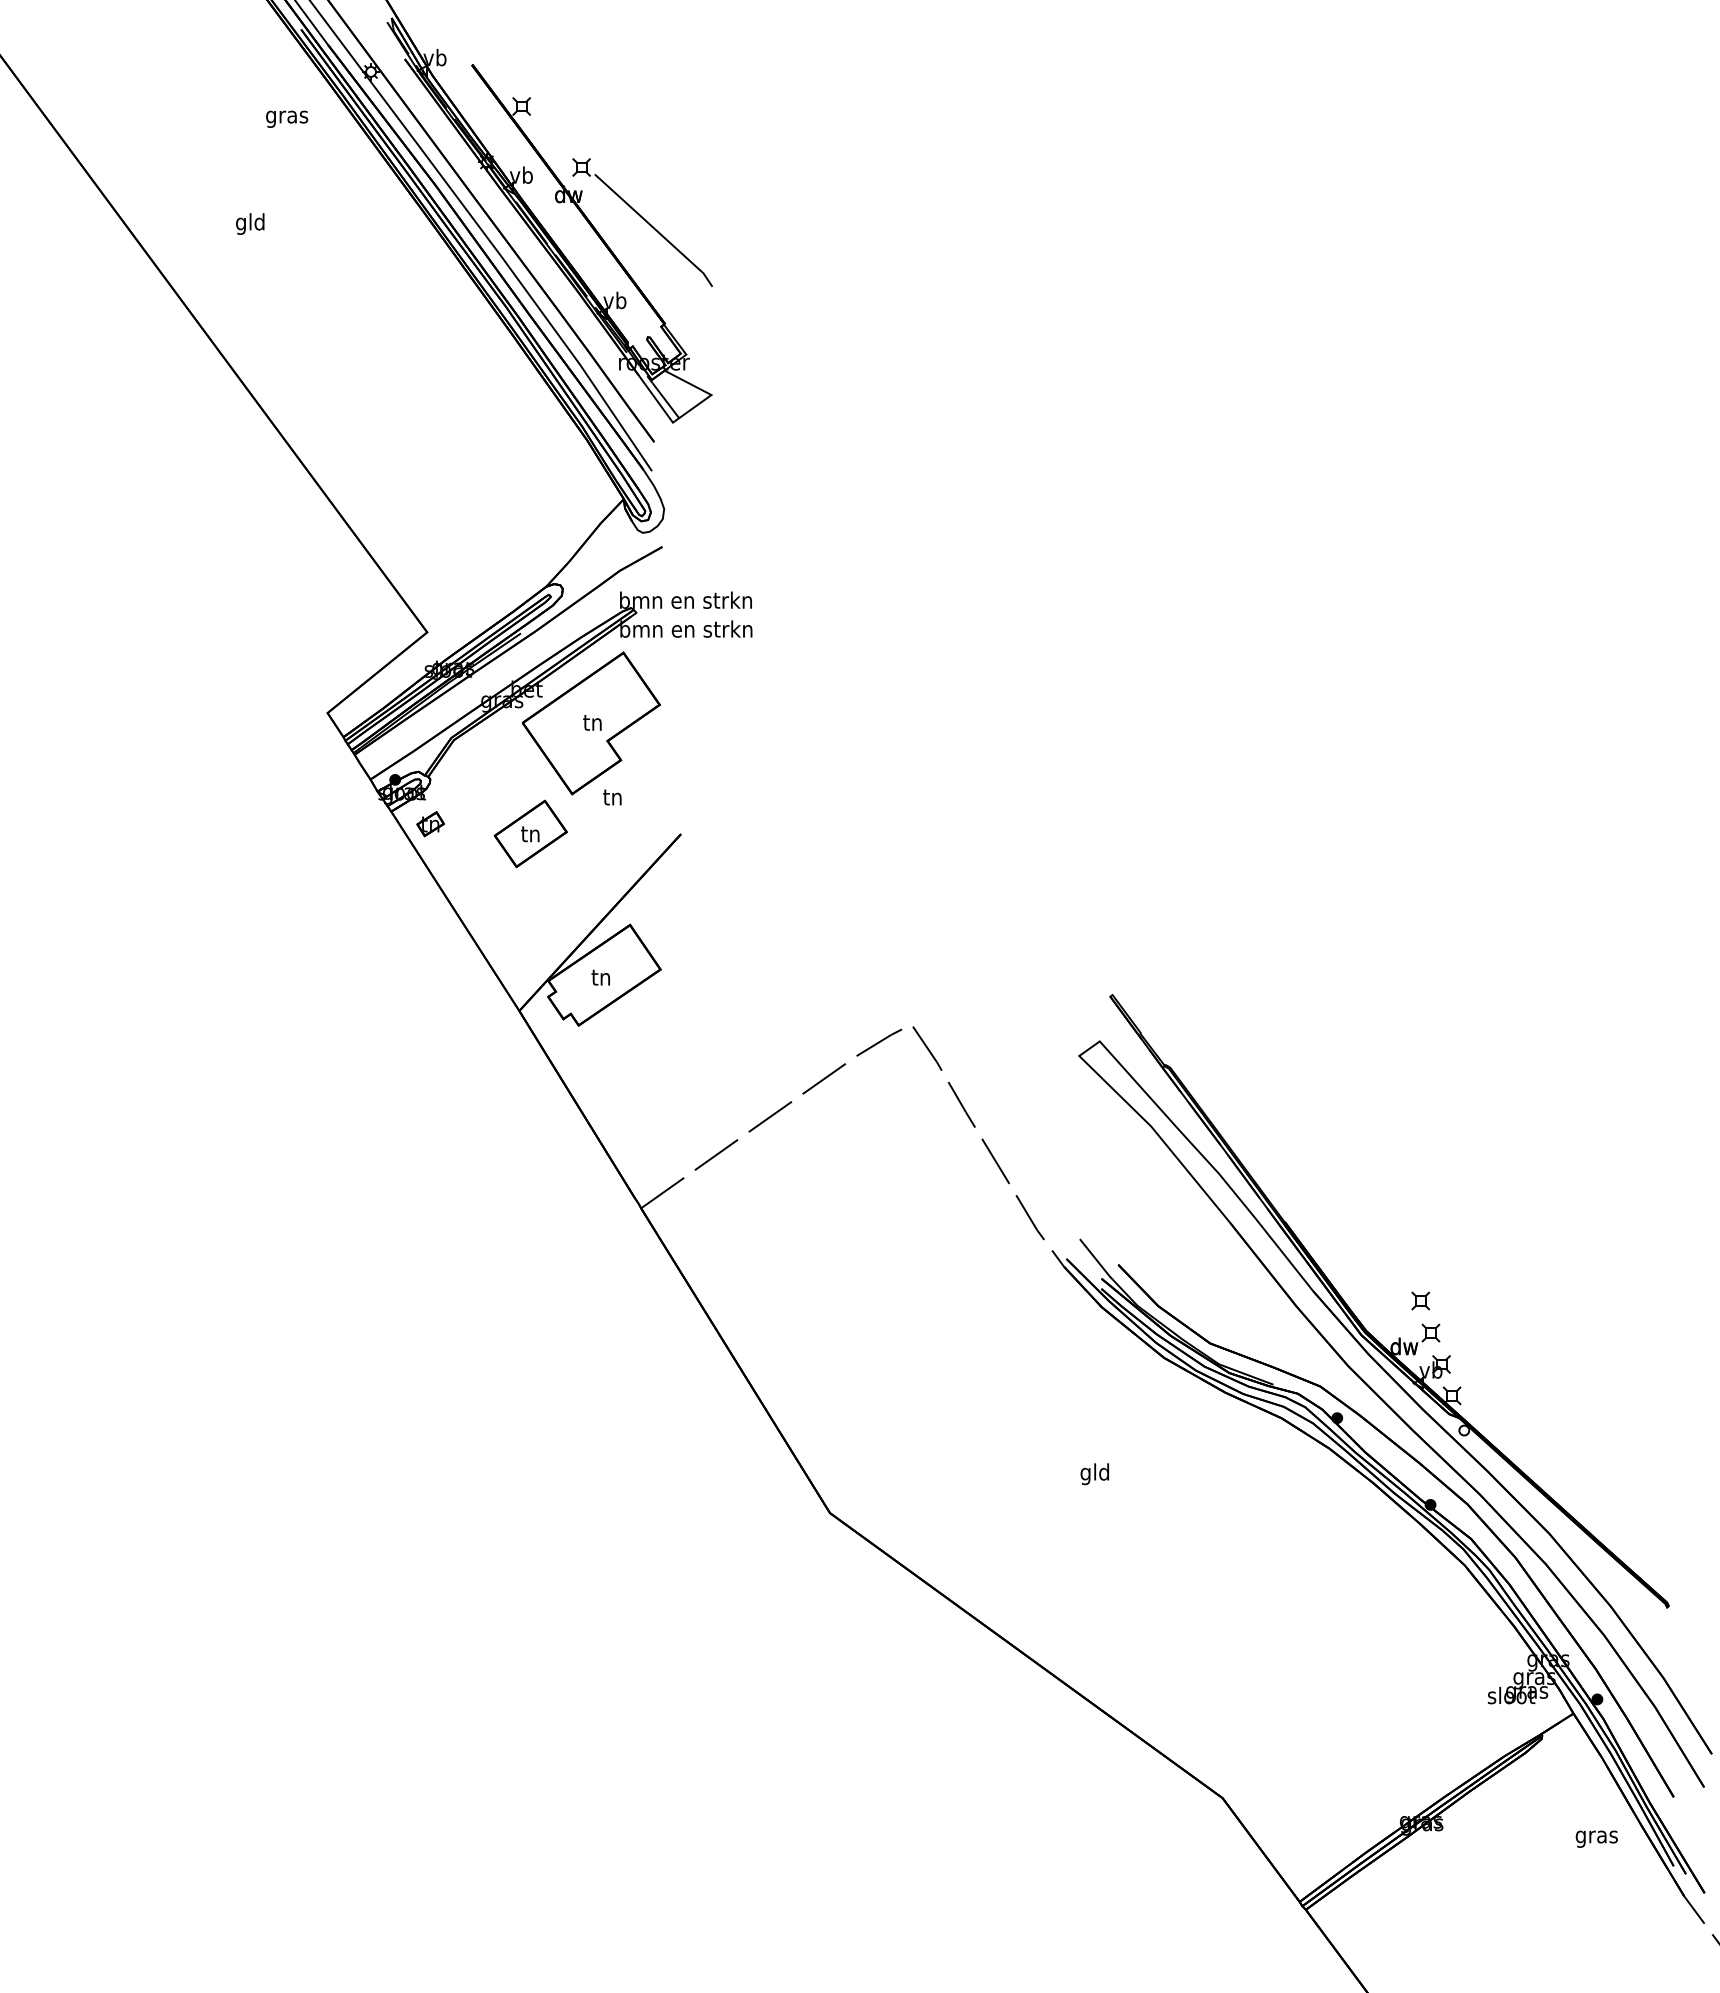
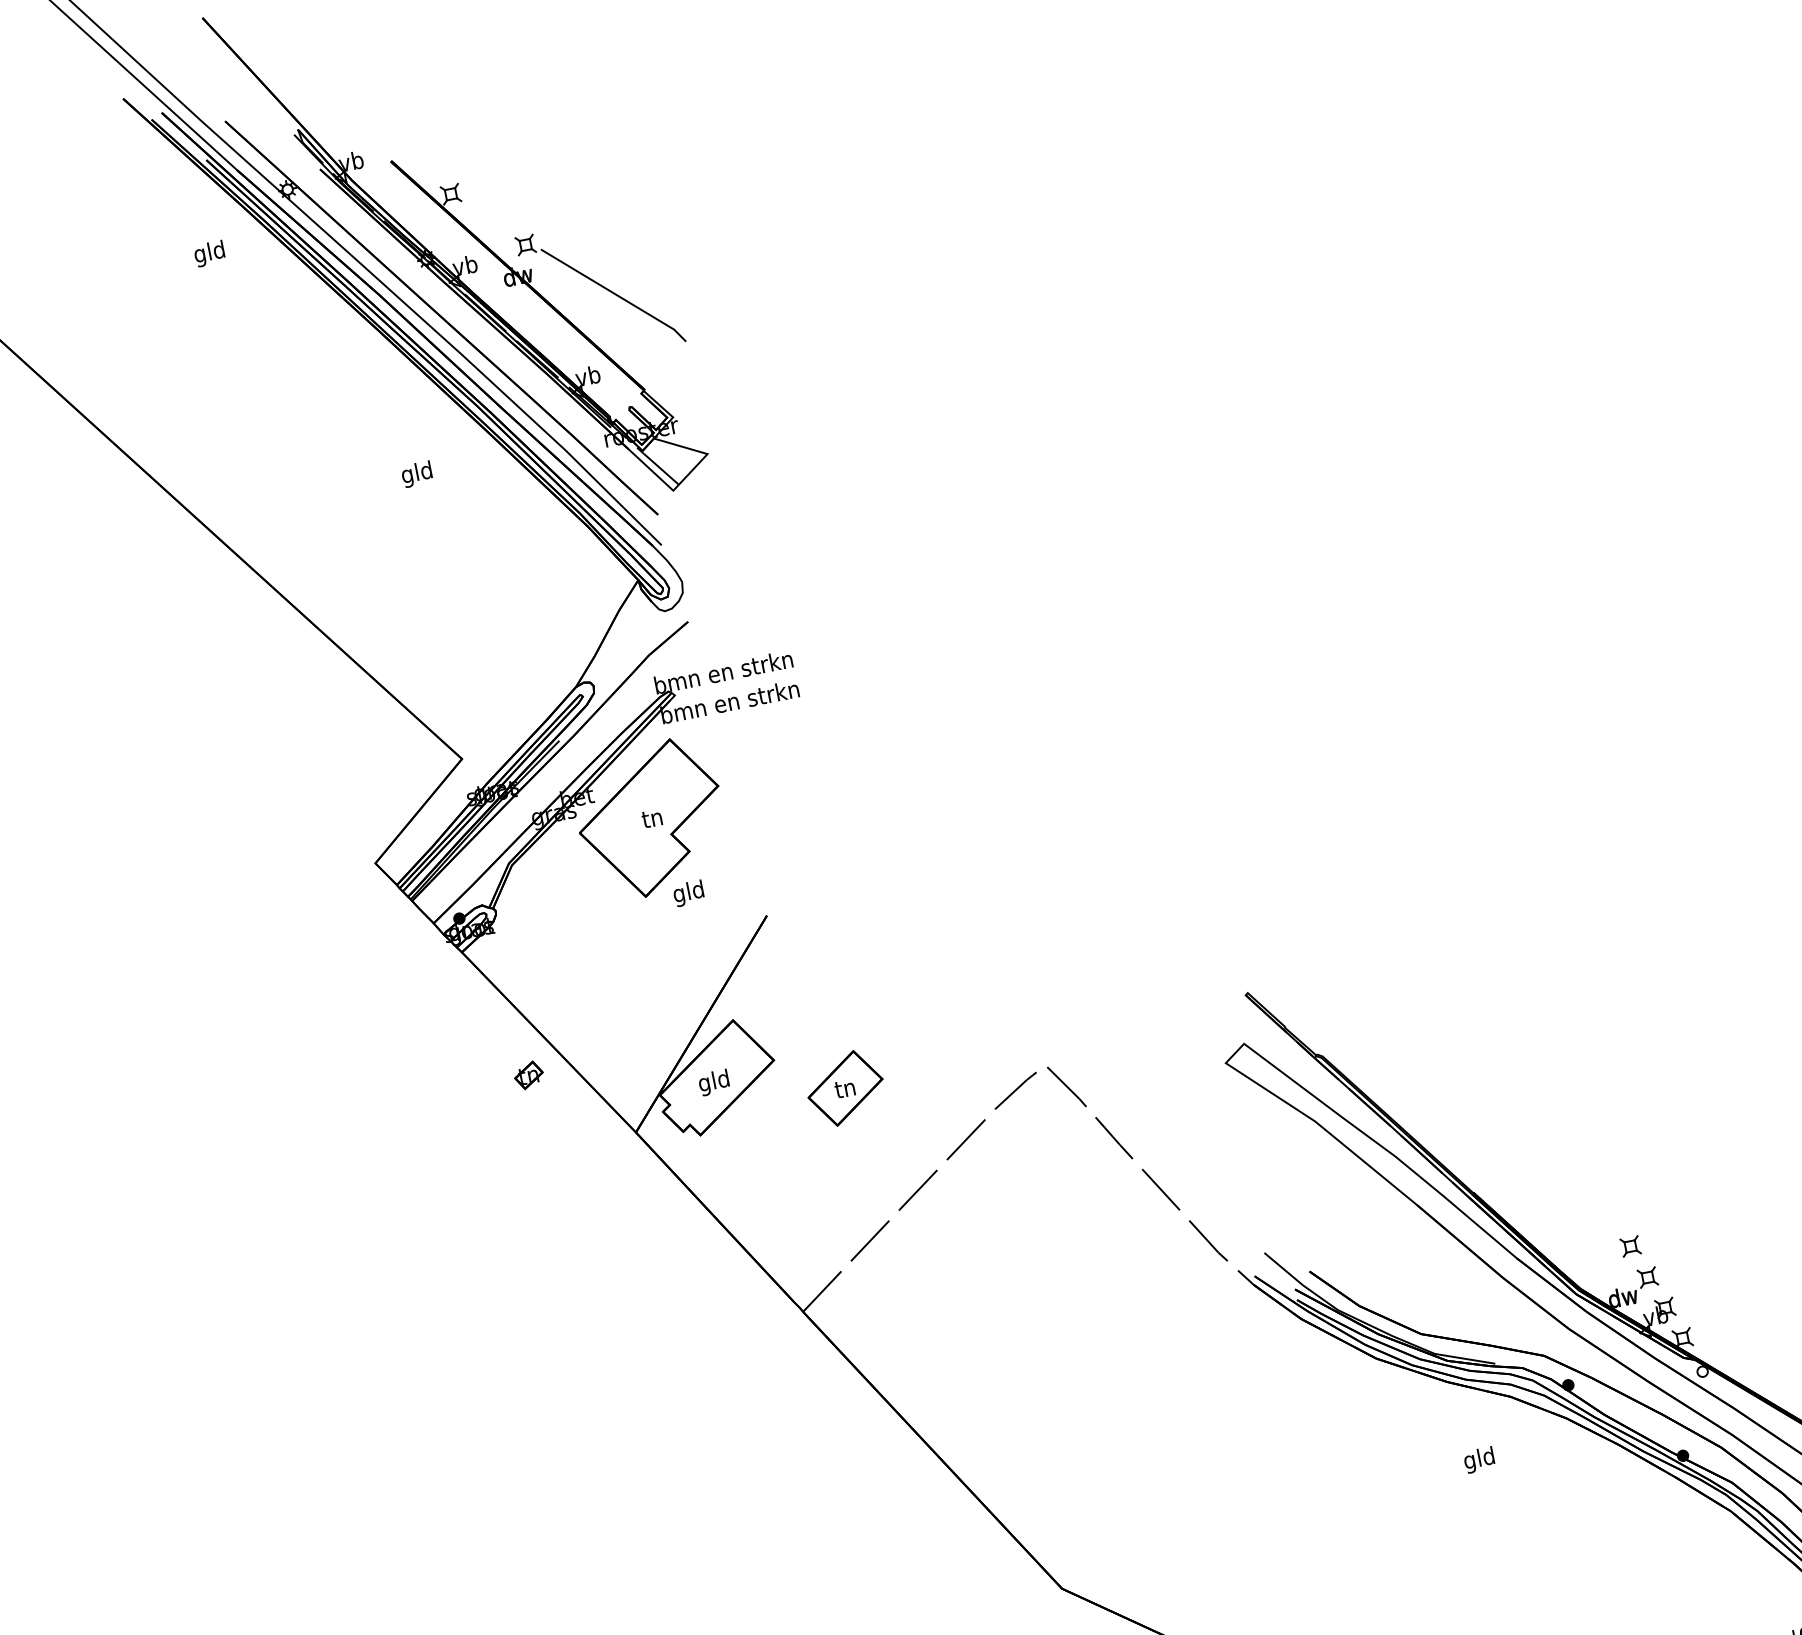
text: (287, 116) -> (210, 253), gras -> gld
text: (250, 223) -> (417, 473), moved
text: (612, 799) -> (688, 893), tn -> gld
part: (430, 824) -> (528, 1075), moved
part: (530, 833) -> (845, 1088), moved
text: (600, 979) -> (713, 1083), tn -> gld
text: (1094, 1474) -> (1479, 1460), moved

